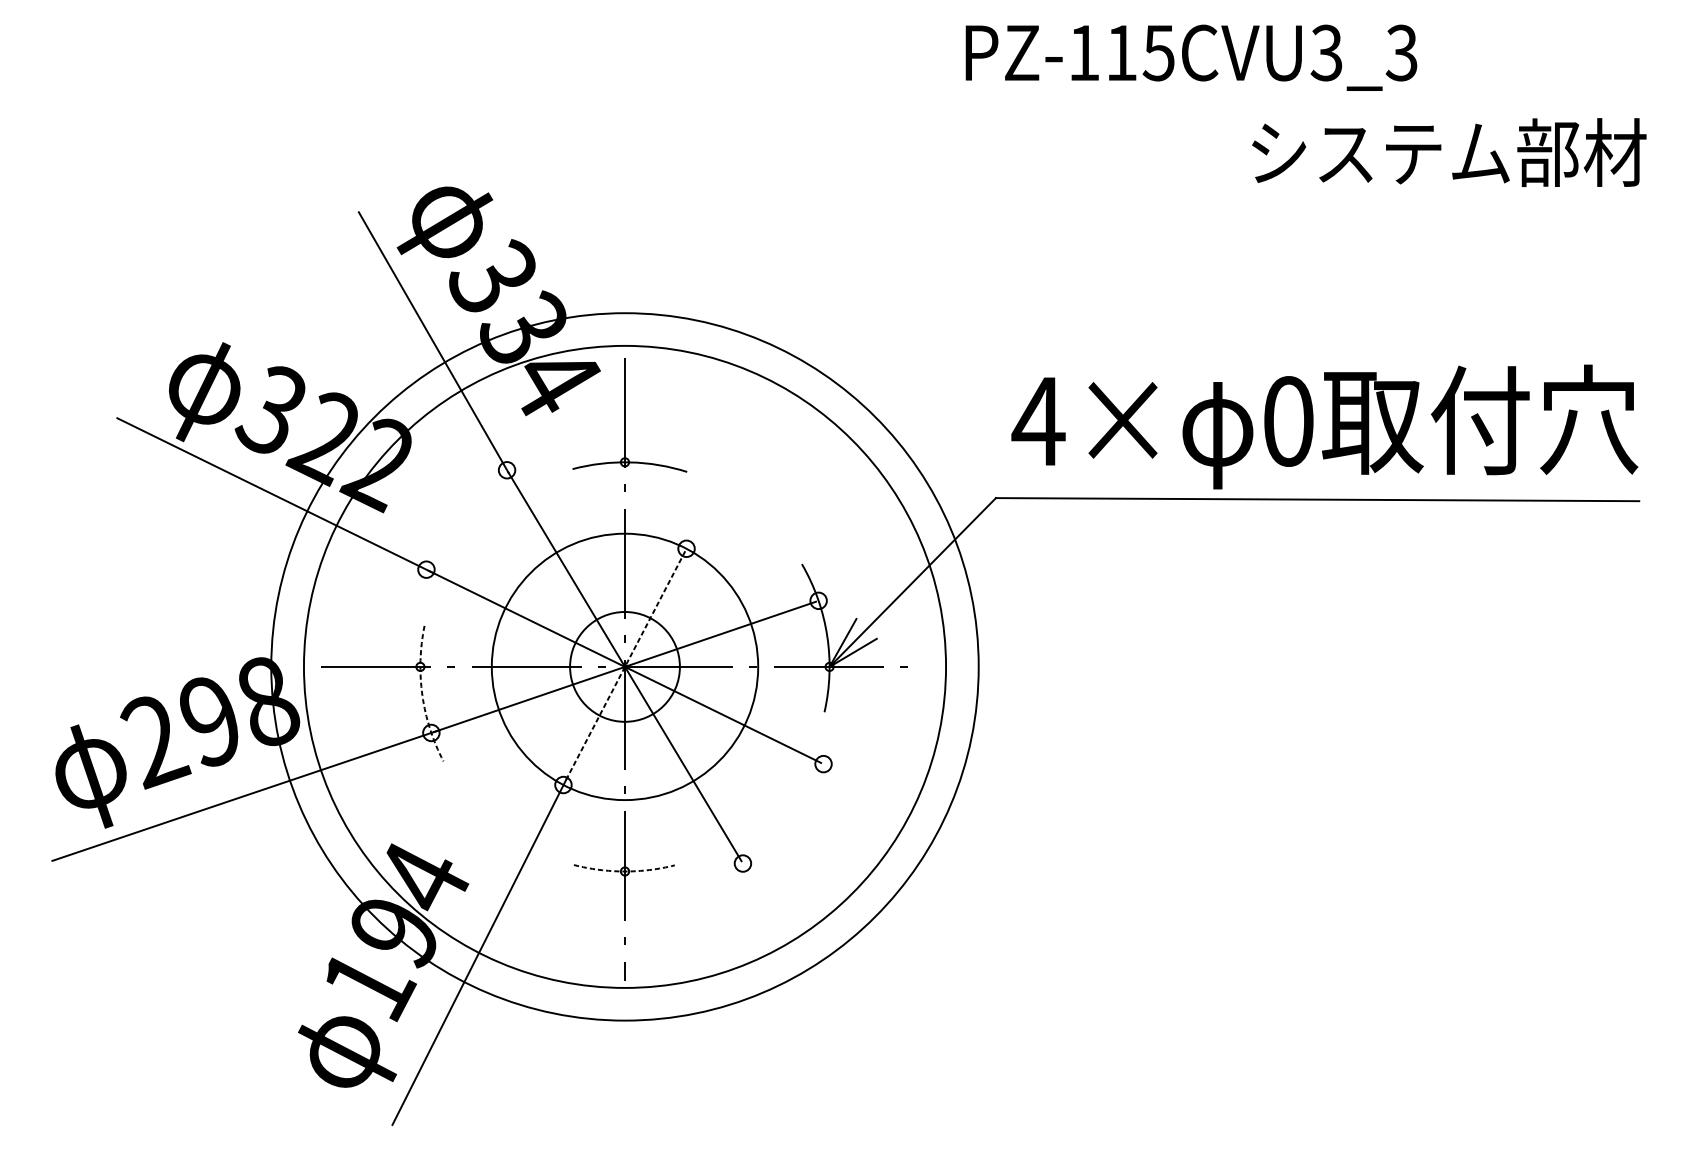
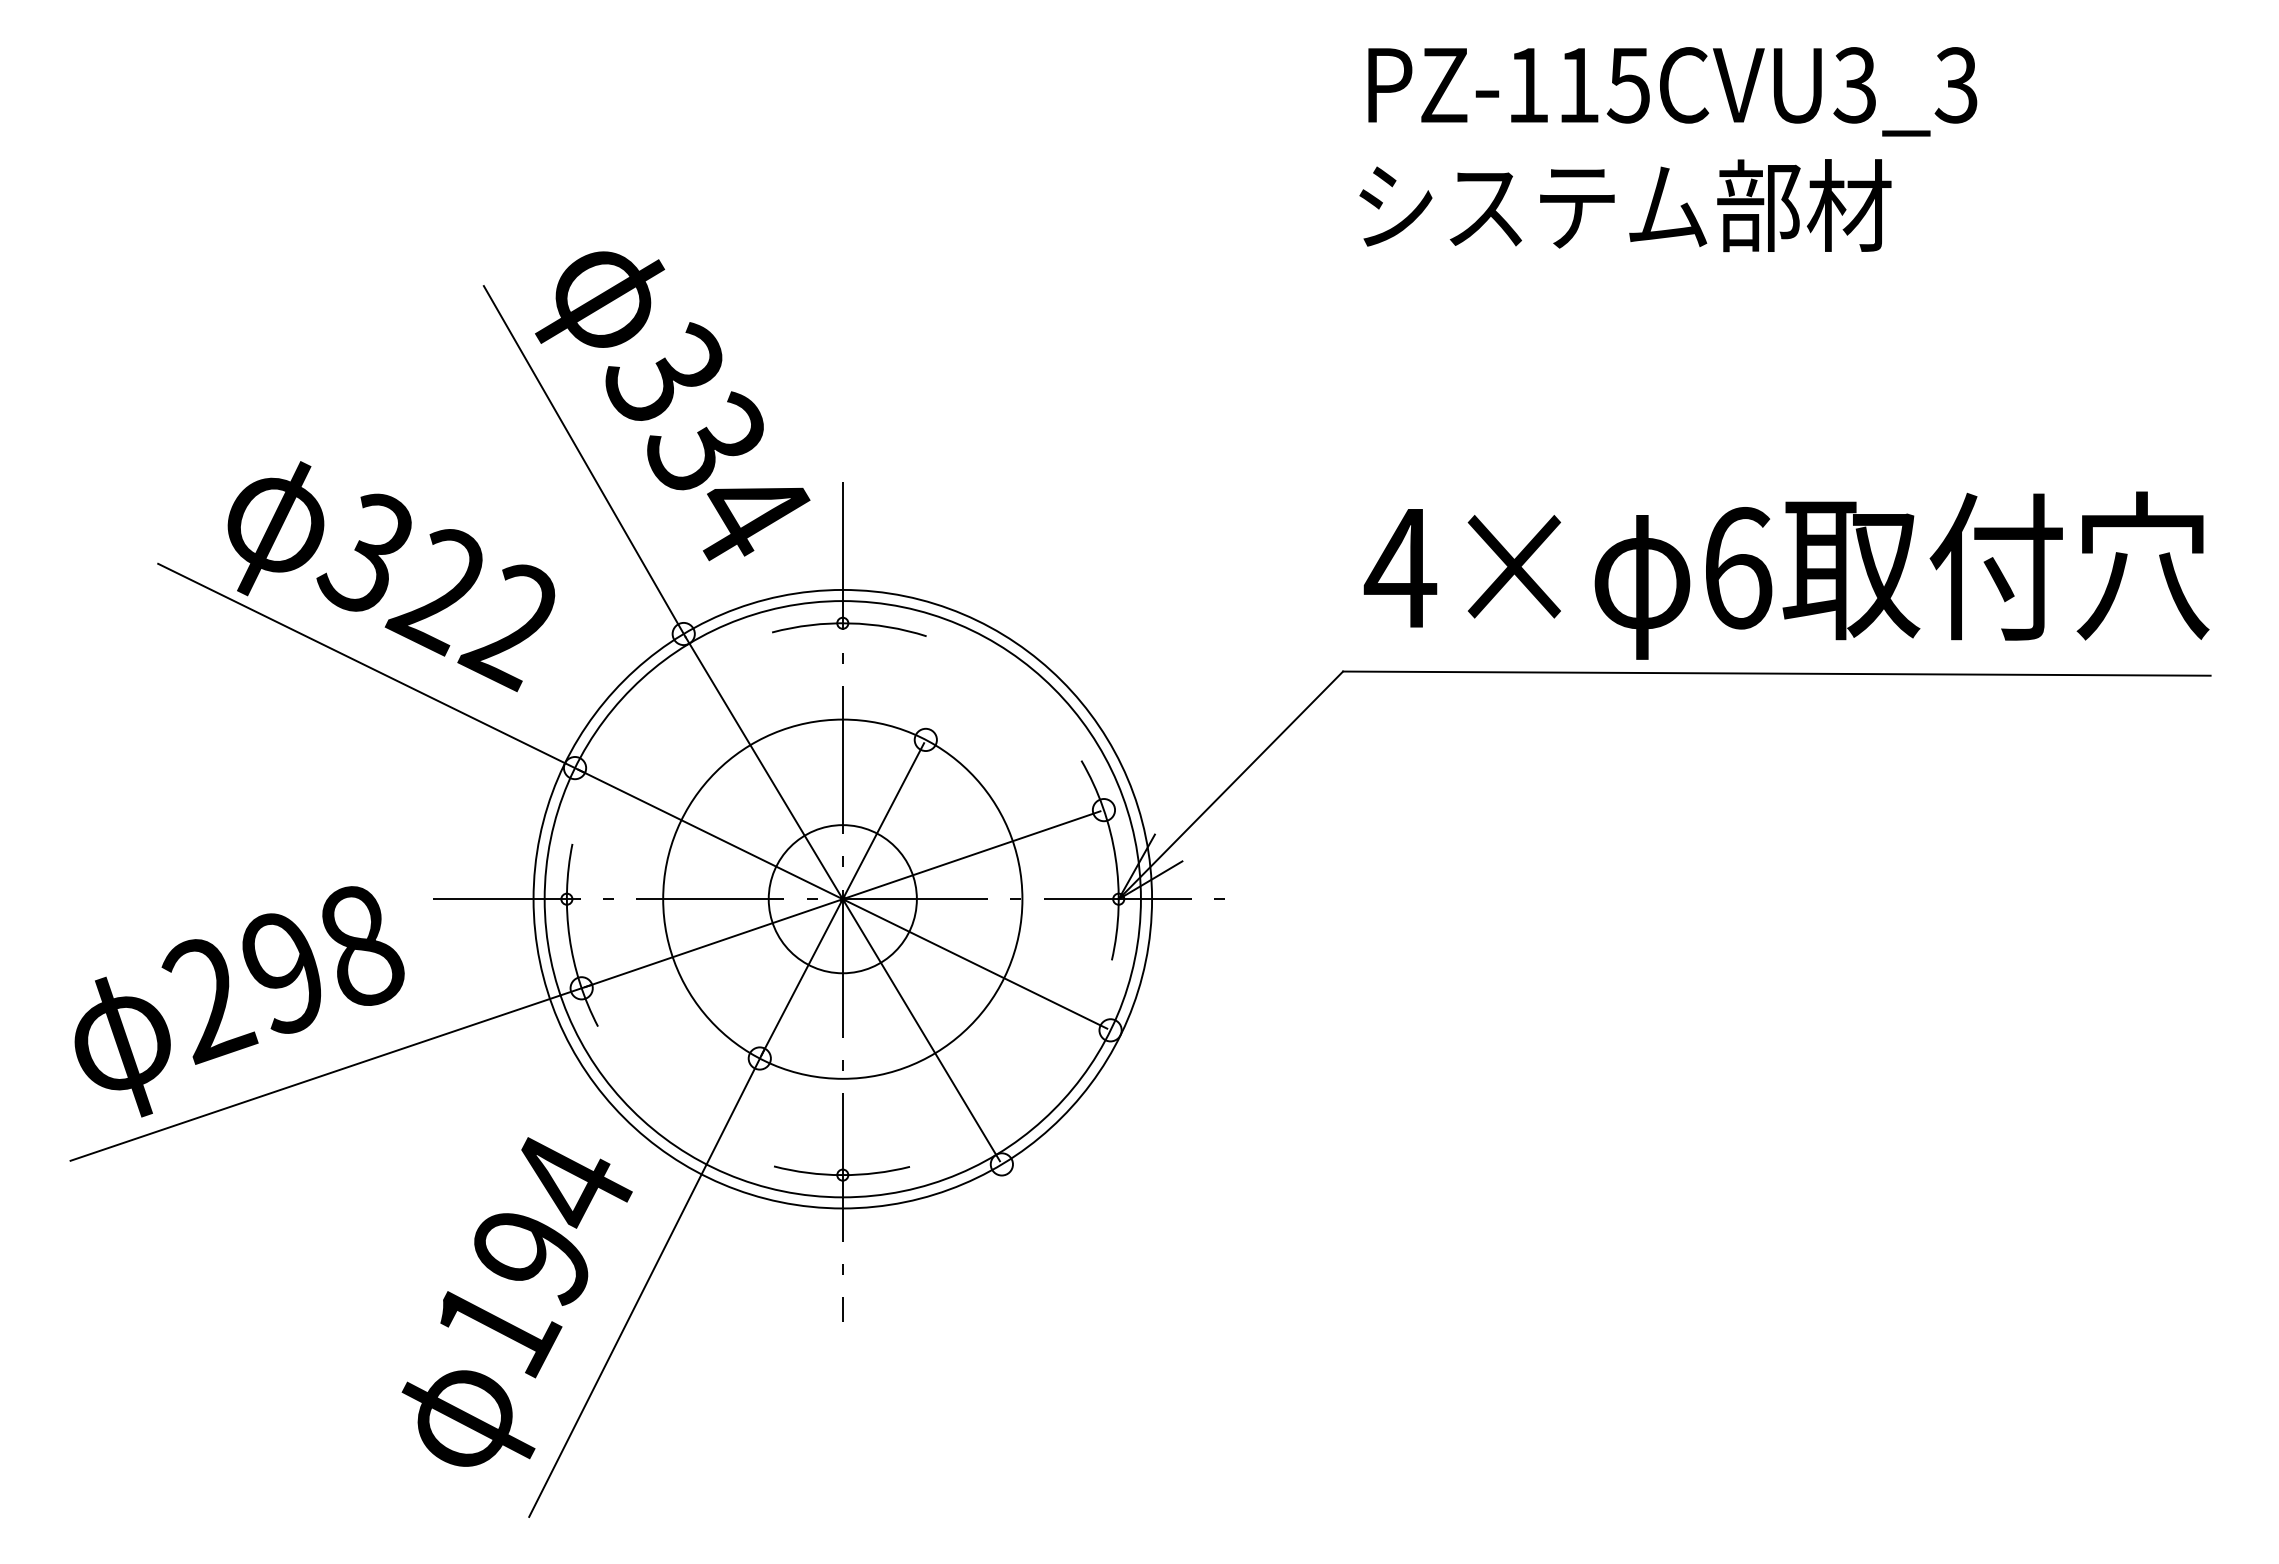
text: (1191, 57) -> (1672, 91), moved
text: (1449, 152) -> (1625, 205), moved
text: (1289, 421) -> (1738, 568), 0 -> 6
circle: (624, 666) -> (842, 898), size x0.71
circle: (624, 667) -> (842, 899), size x0.62
line: (624, 667) -> (842, 899), dashed -> solid
arc: (422, 695) -> (569, 937), dashed -> solid
arc: (624, 871) -> (841, 1175), dashed -> solid

